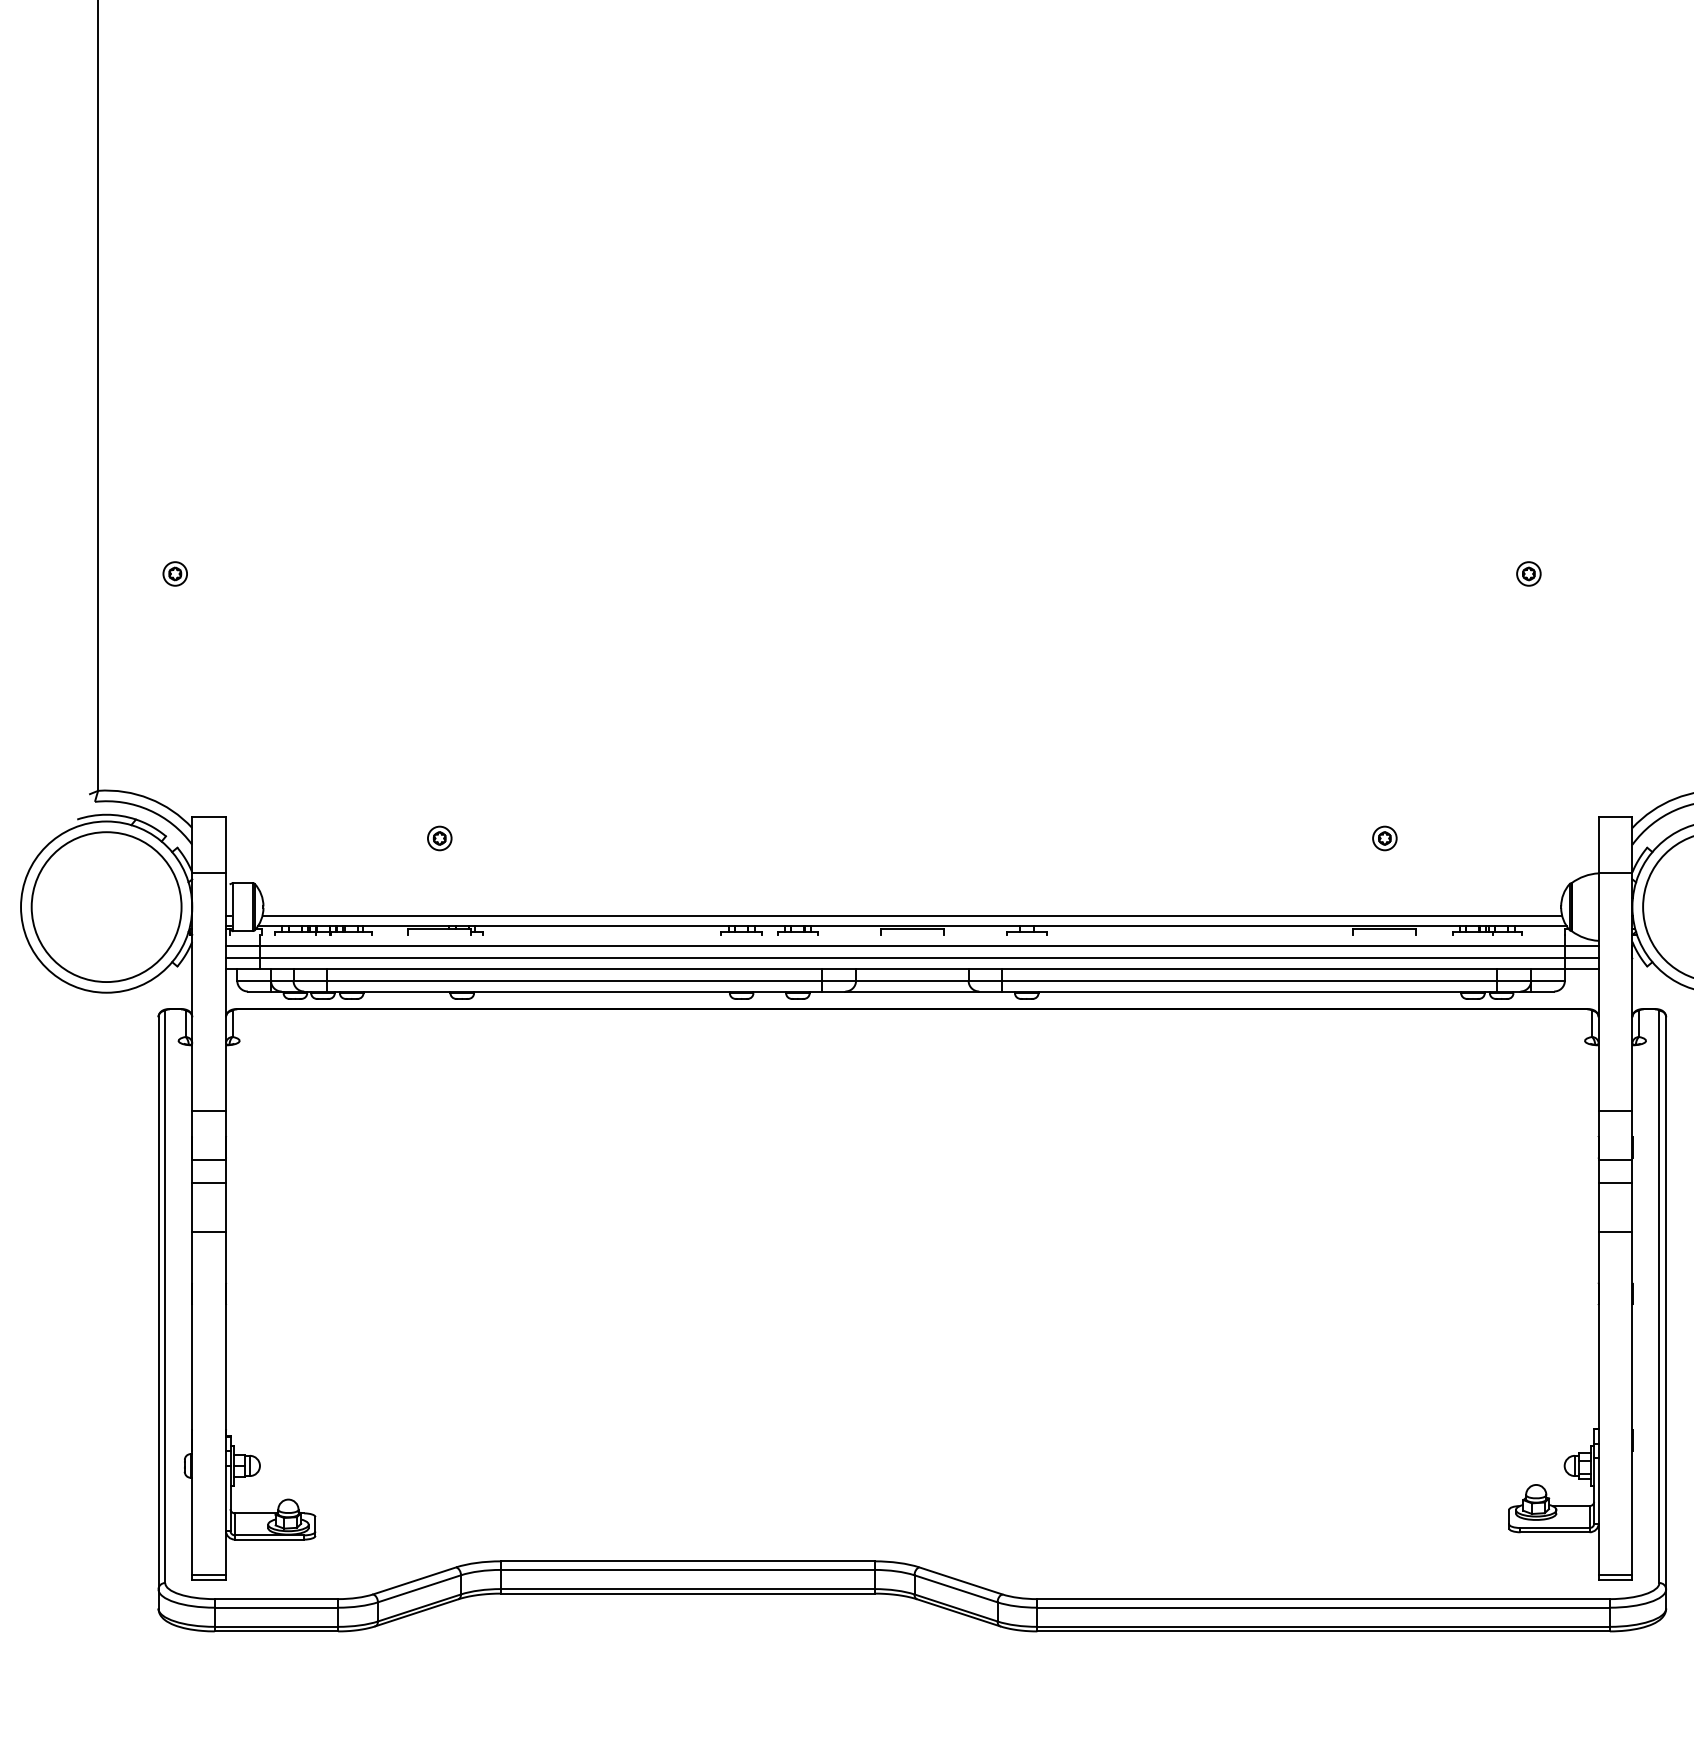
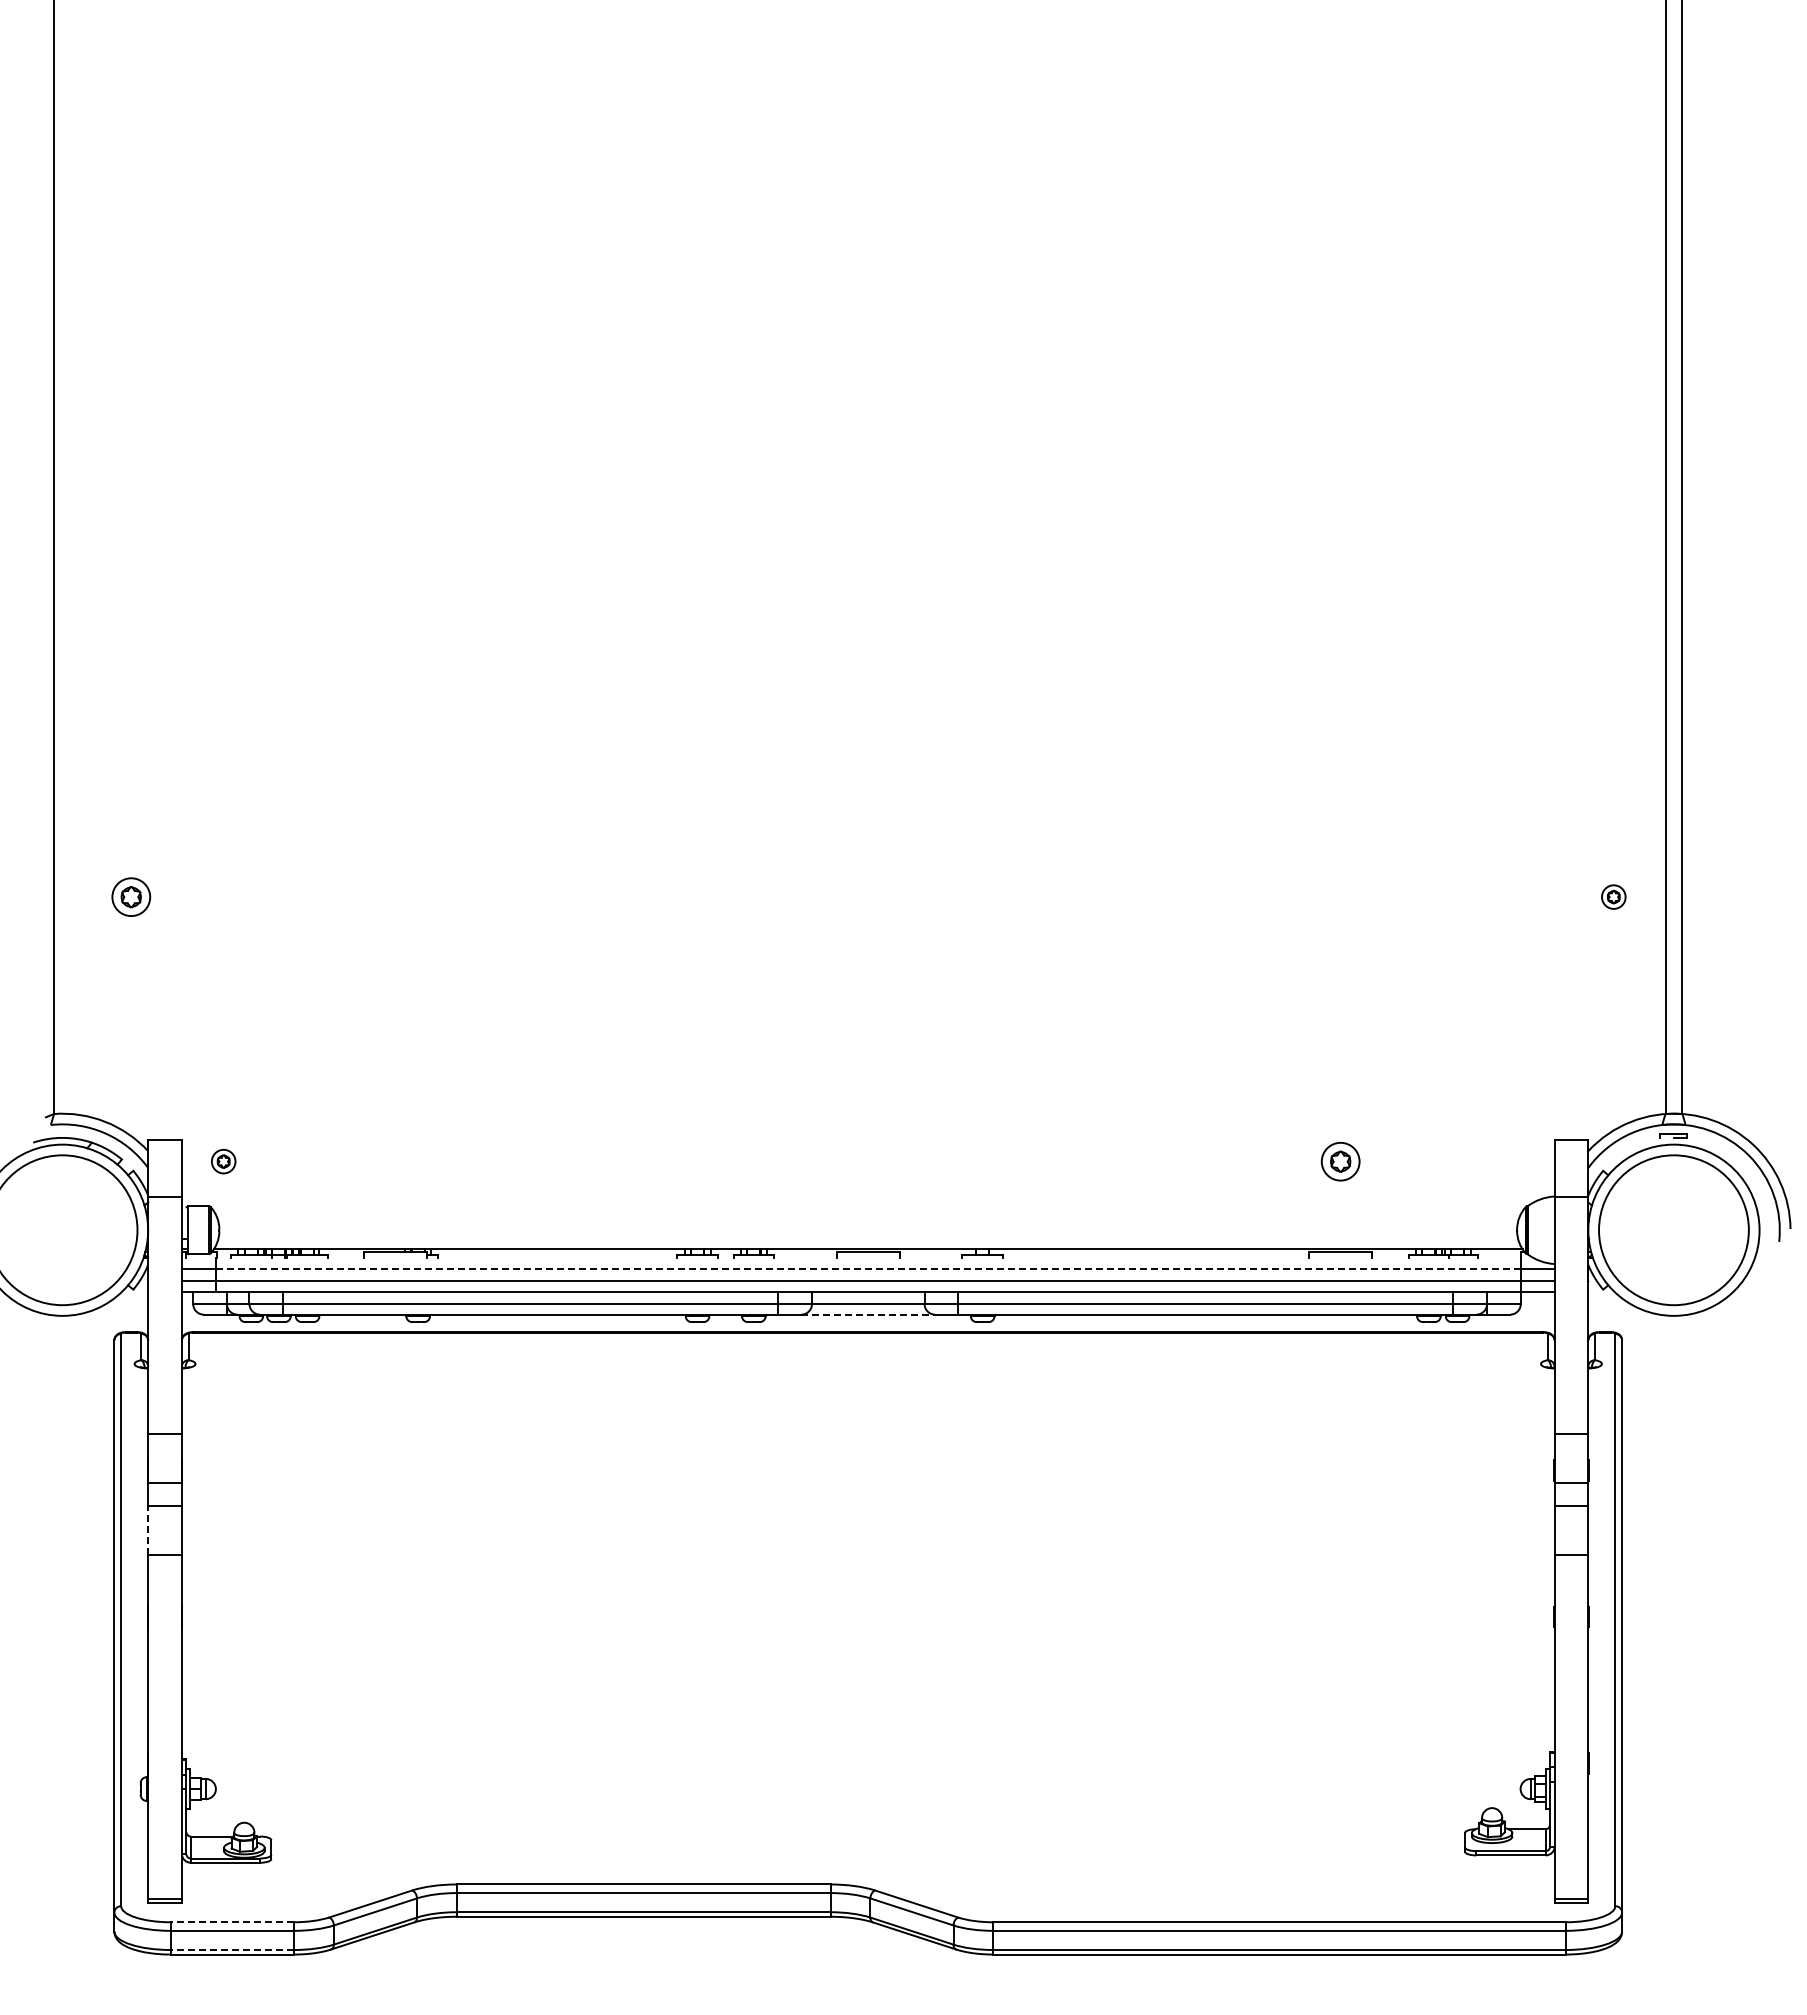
part: (174, 573) -> (130, 896), size x1.6
part: (1528, 573) -> (1613, 896), moved
part: (439, 838) -> (223, 1161), moved
part: (1384, 838) -> (1340, 1161), size x1.6
line: (912, 915) -> (868, 1238), removed
line: (912, 946) -> (868, 1269), solid -> dashed
line: (912, 991) -> (868, 1314), solid -> dashed
line: (192, 1207) -> (148, 1530), solid -> dashed
line: (276, 1599) -> (232, 1922), solid -> dashed
line: (276, 1627) -> (232, 1950), solid -> dashed

